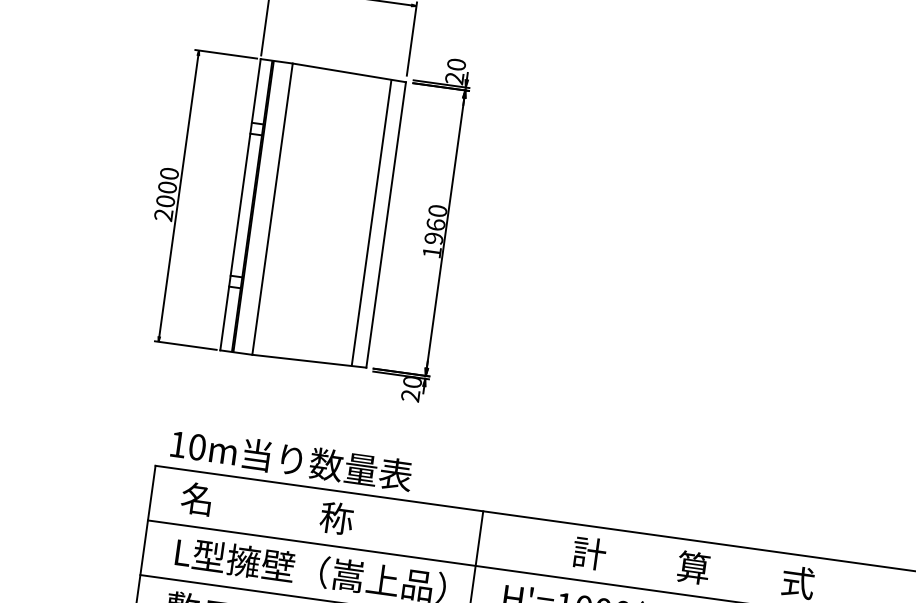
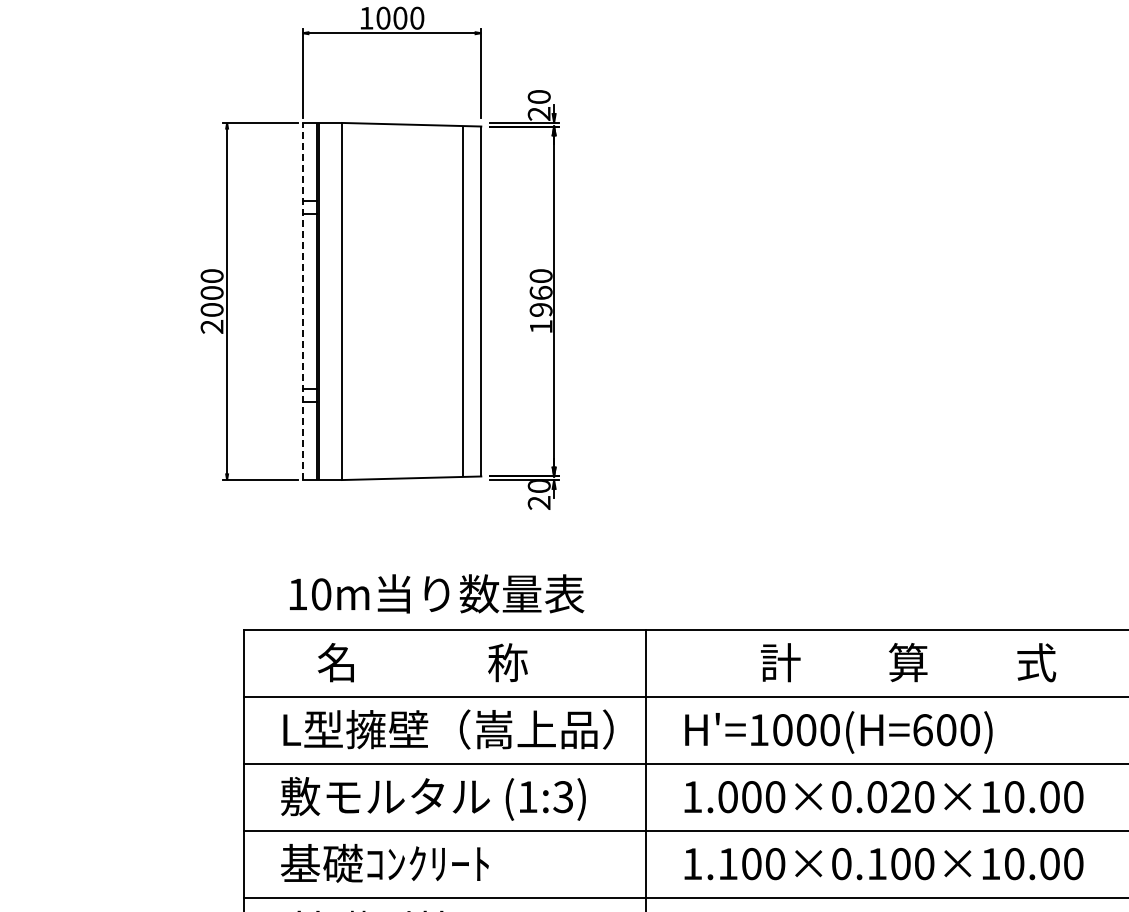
line: (240, 204) -> (302, 301), solid -> dashed
text: (292, 459) -> (437, 593), moved
text: (267, 508) -> (422, 662), moved

